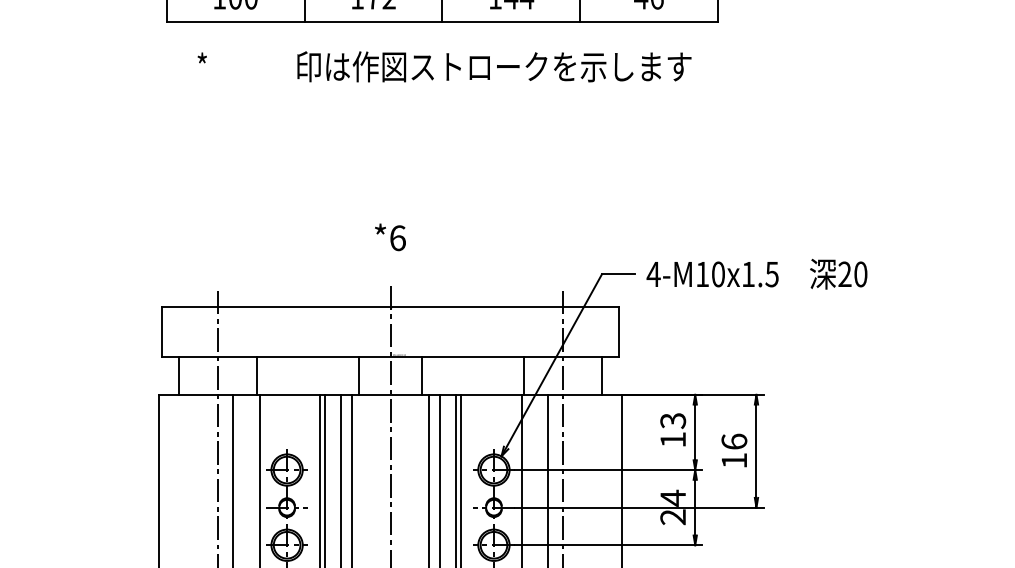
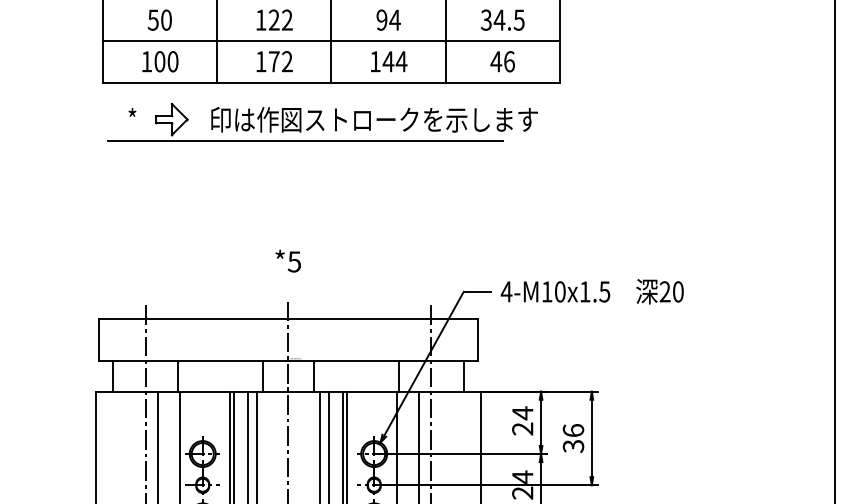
part: (411, 91) -> (305, 140), added
text: (397, 237) -> (294, 261), *6 -> *5
text: (672, 429) -> (522, 420), 13 -> 24
text: (734, 460) -> (573, 446), 16 -> 36

